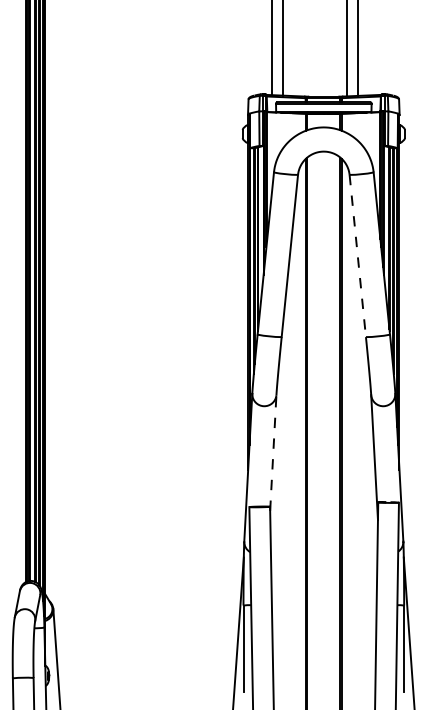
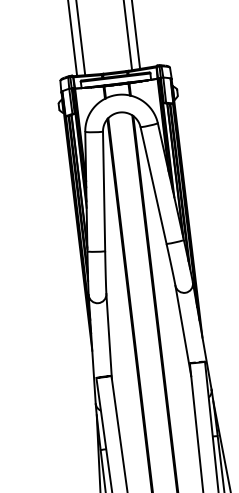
line: (357, 256) -> (153, 185), dashed -> solid
line: (273, 453) -> (109, 336), dashed -> solid

